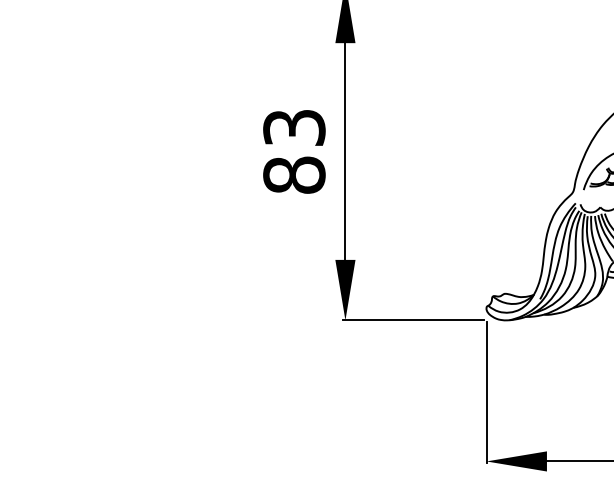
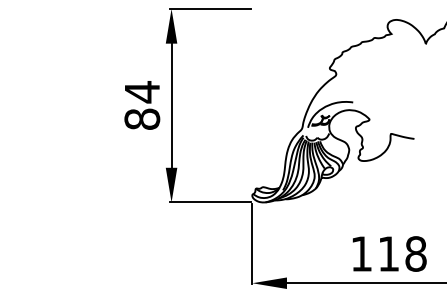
text: (294, 128) -> (142, 92), 83 -> 84

